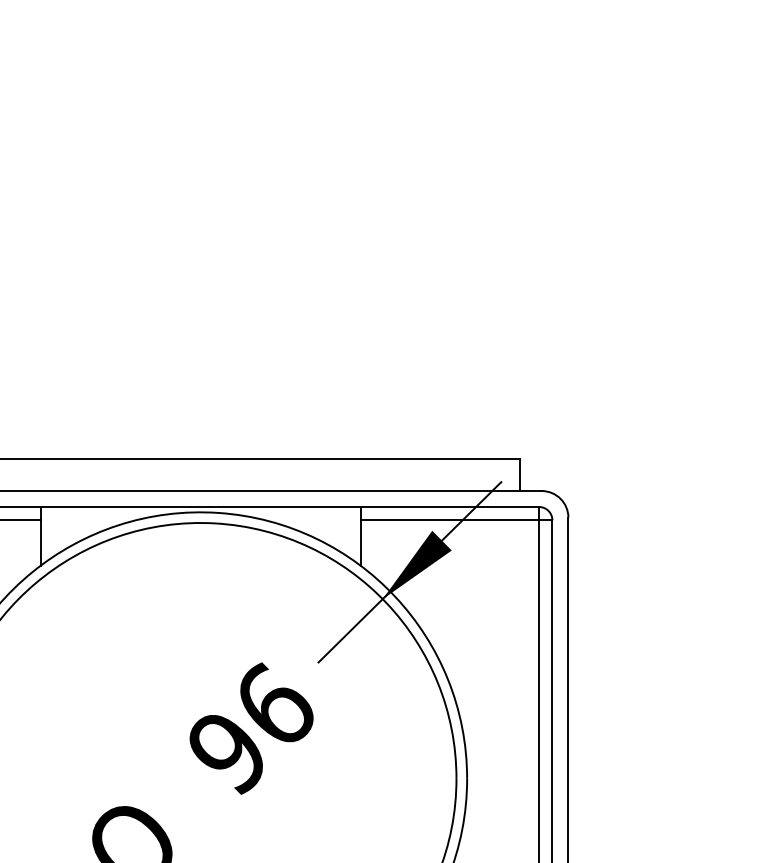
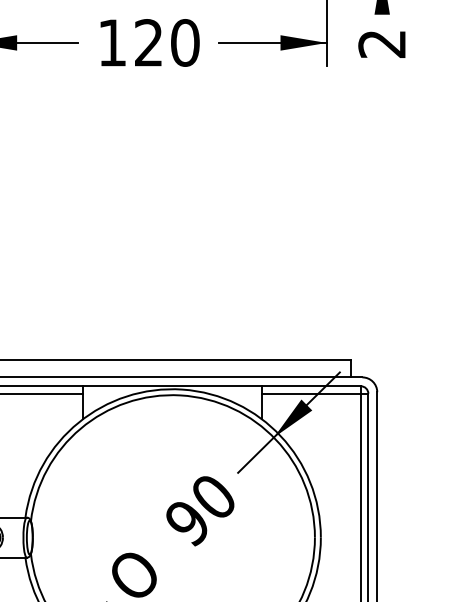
text: (276, 701) -> (214, 494), 96 -> 90

